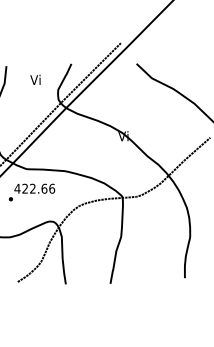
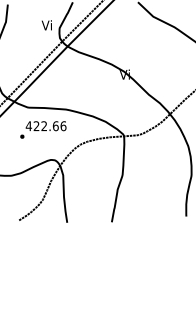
text: (35, 79) -> (46, 24), moved
text: (32, 192) -> (43, 129), moved

